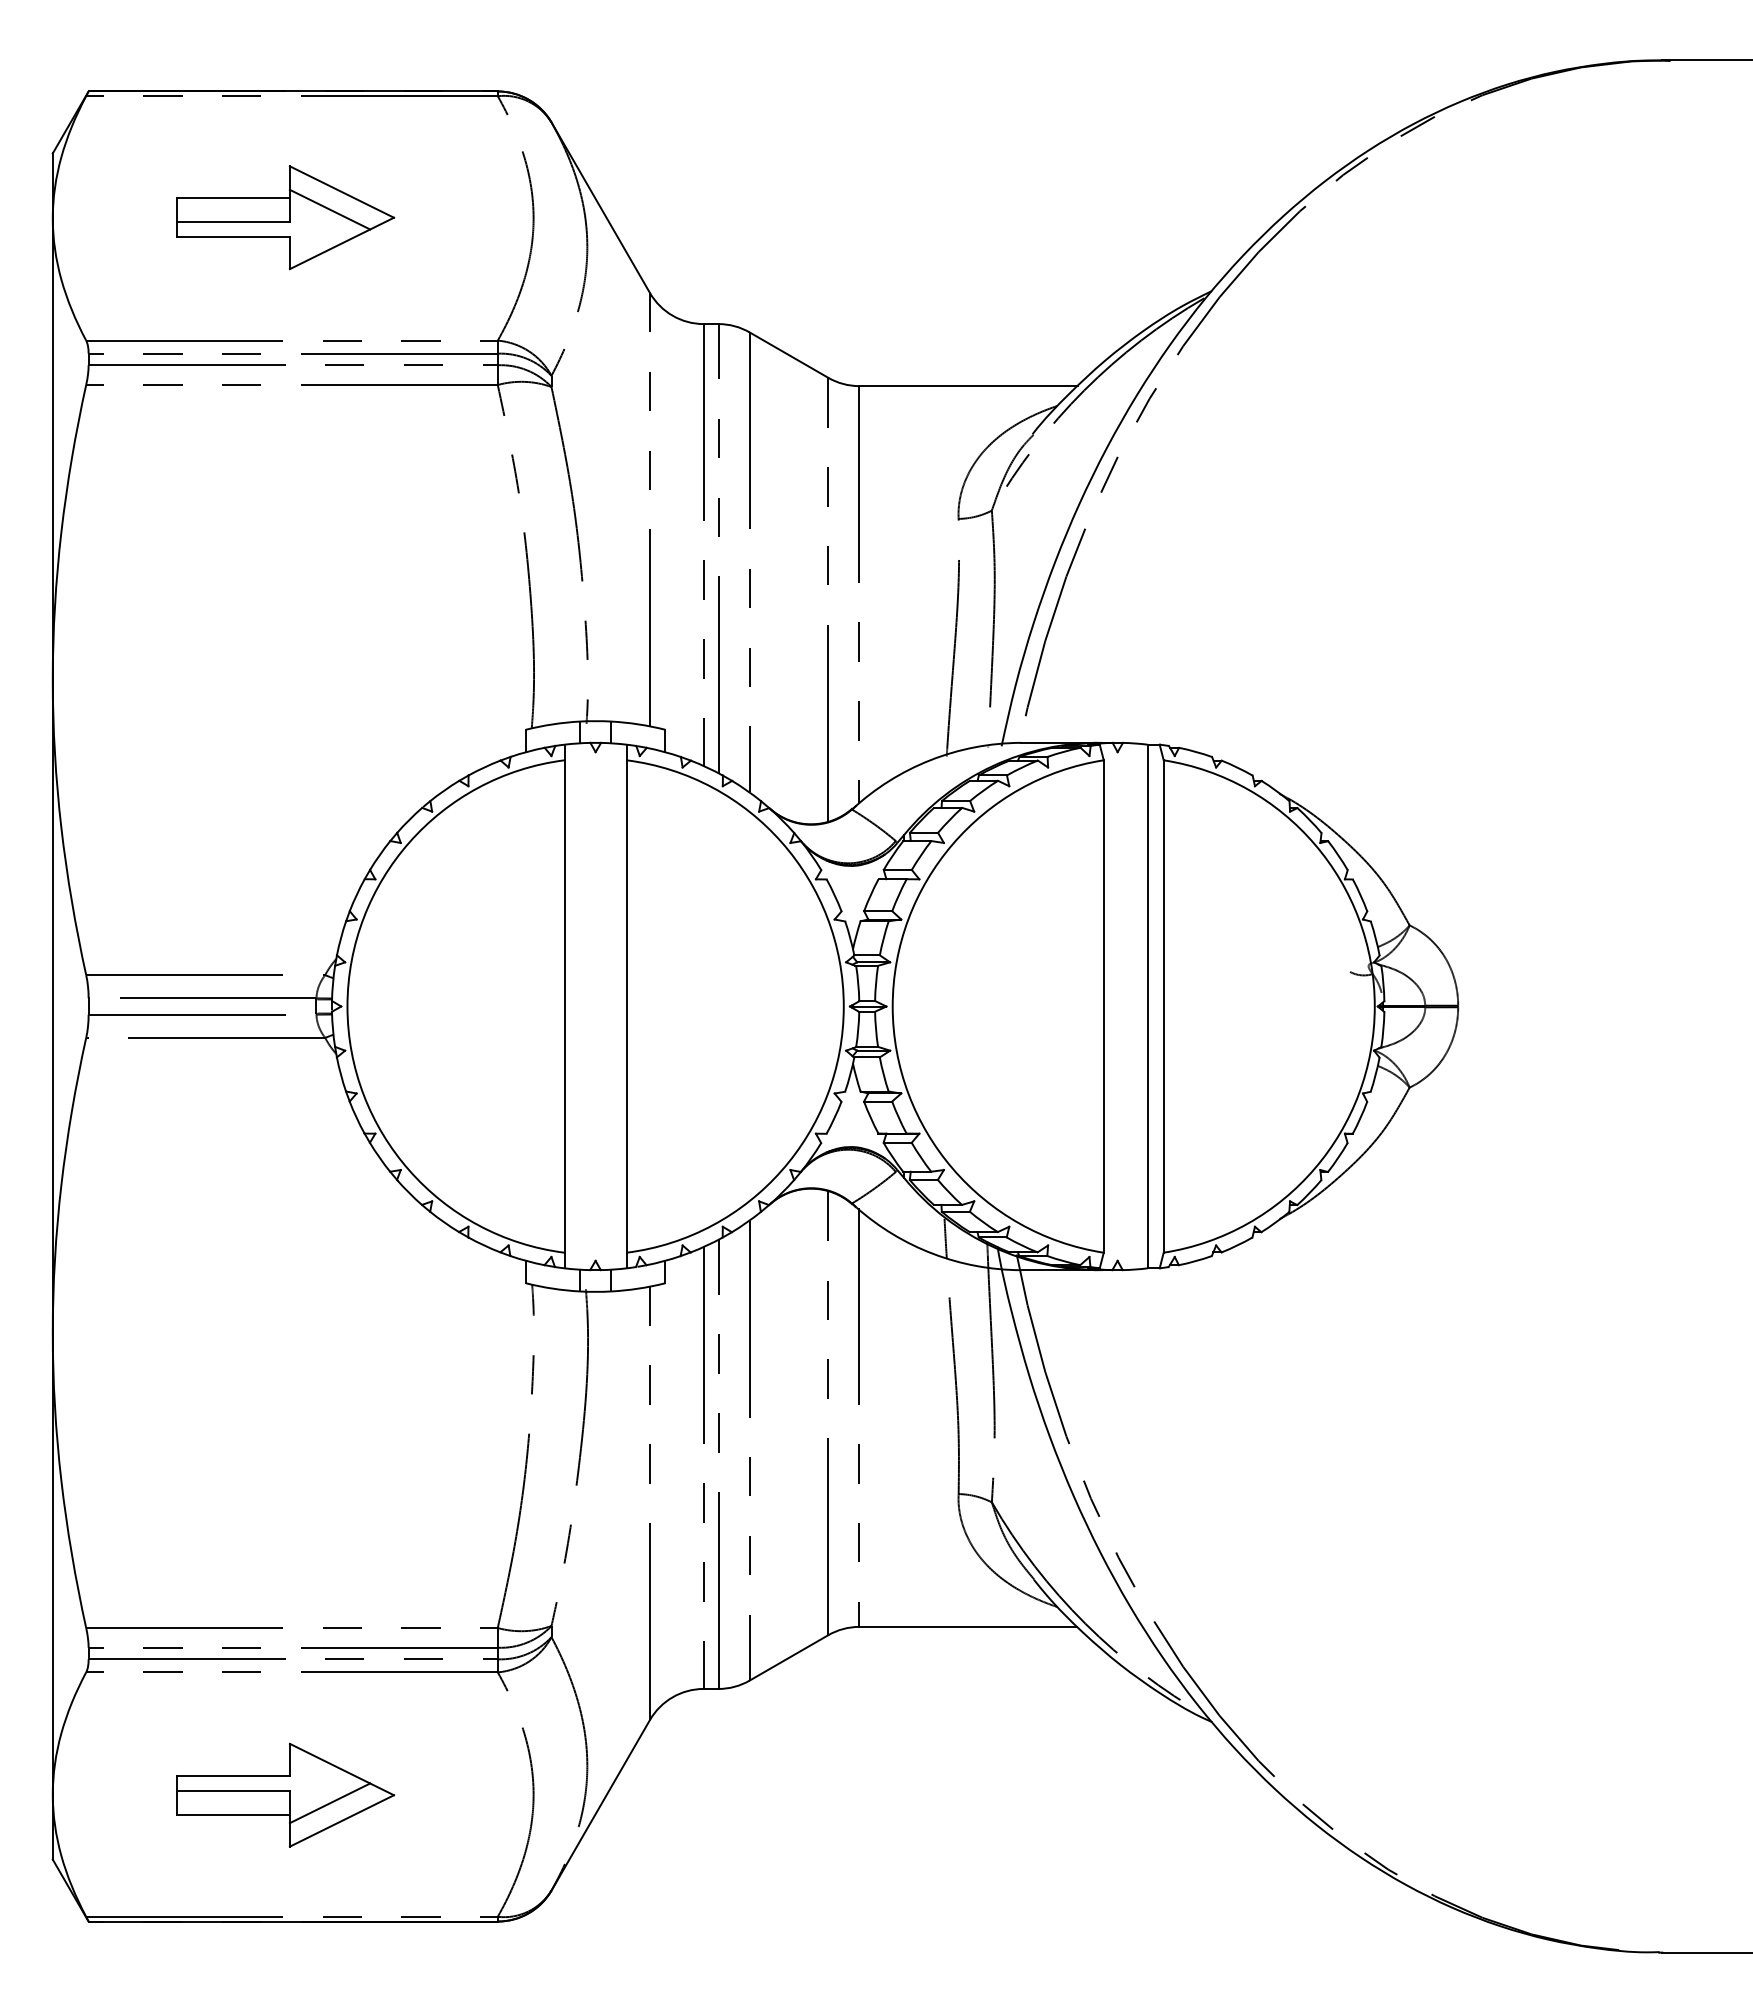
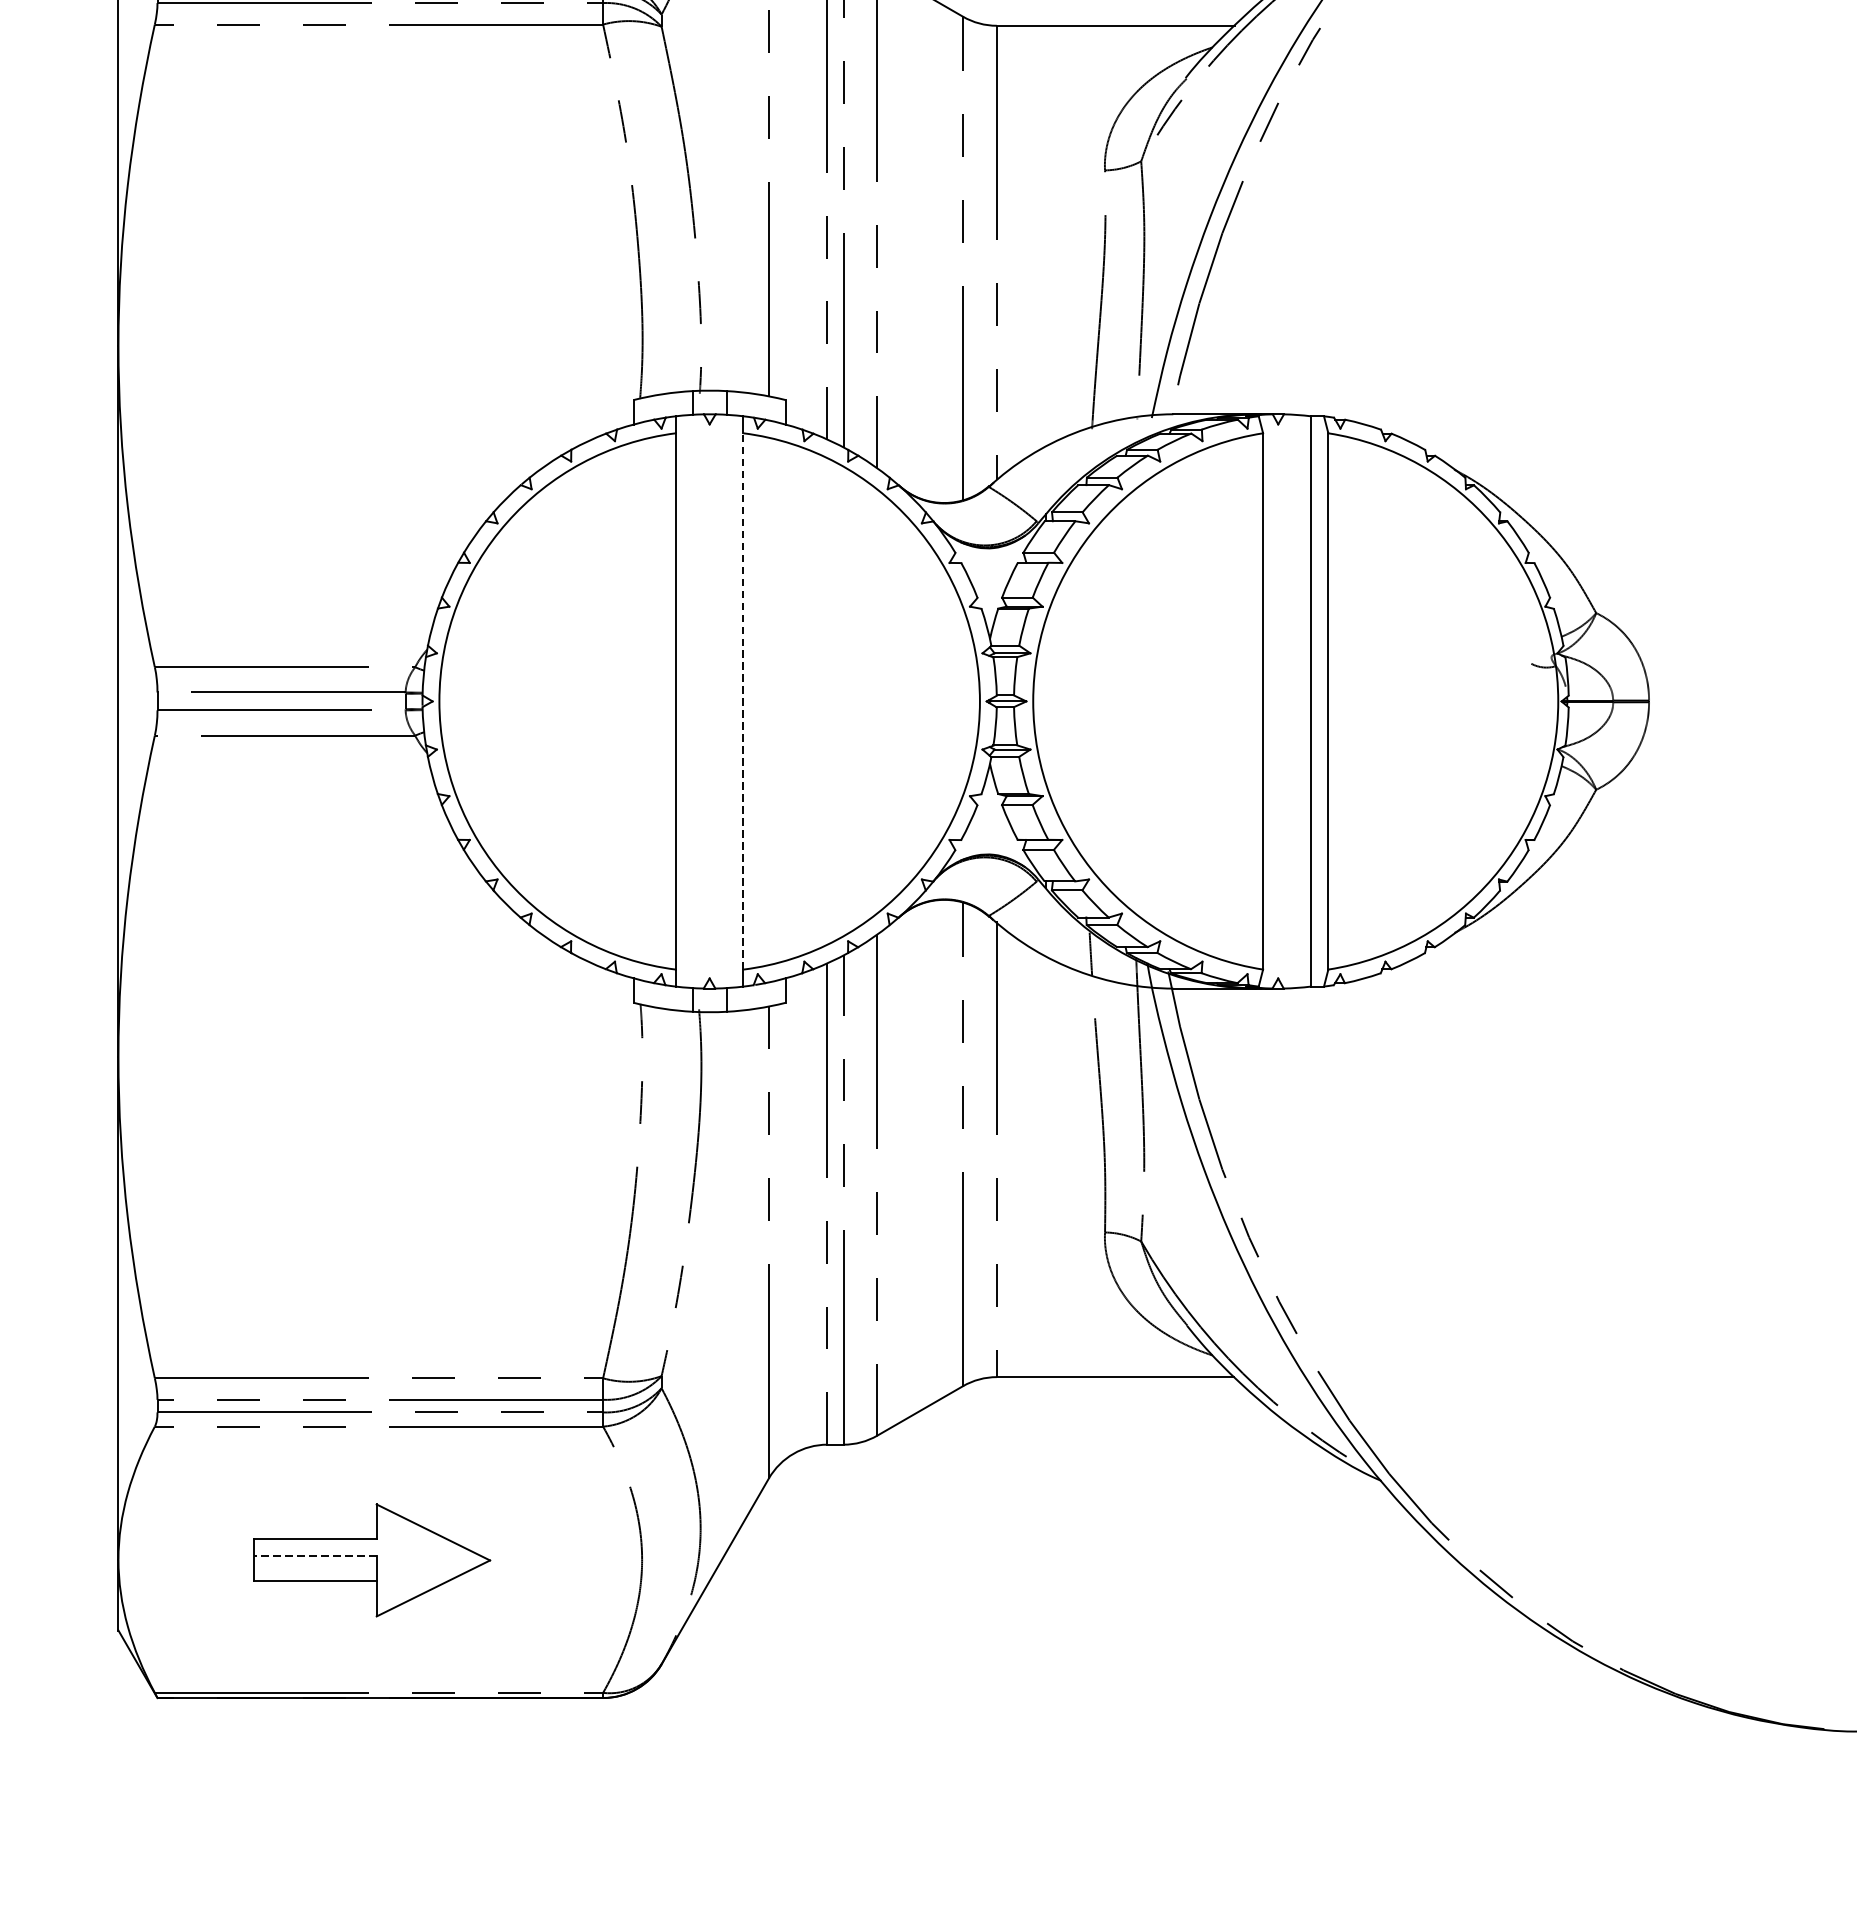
line: (626, 1006) -> (743, 701), solid -> dashed
line: (233, 1791) -> (315, 1556), solid -> dashed
line: (329, 1803) -> (419, 1569), removed

